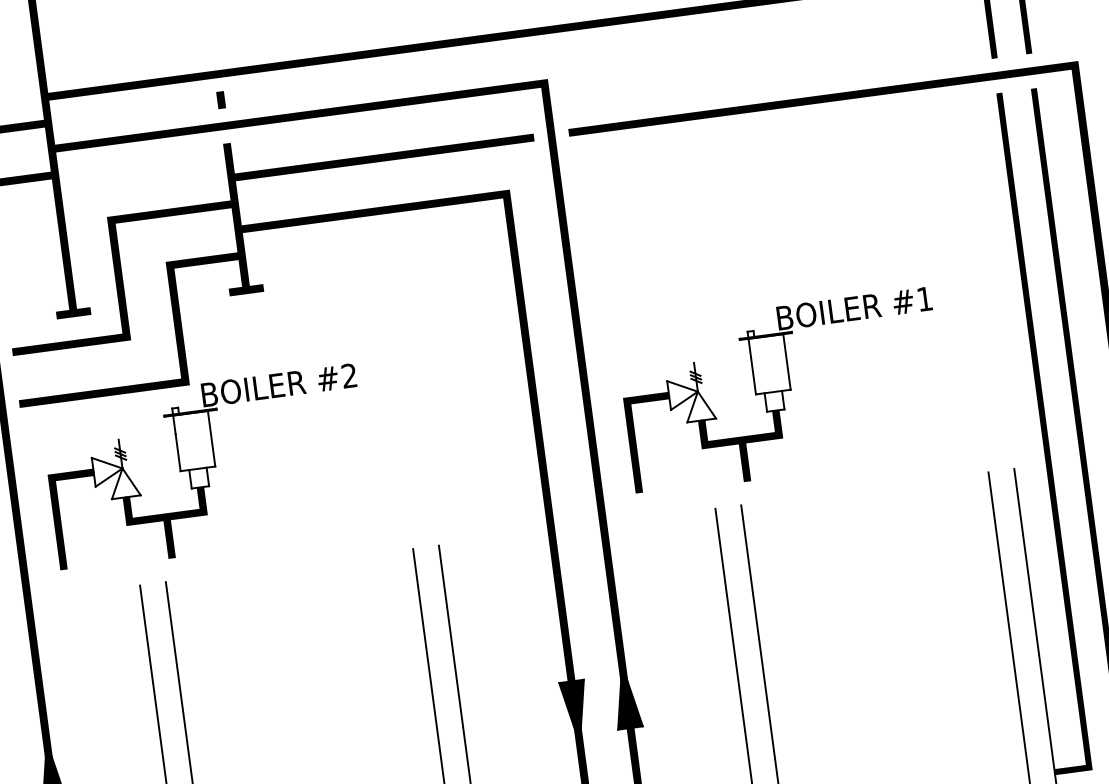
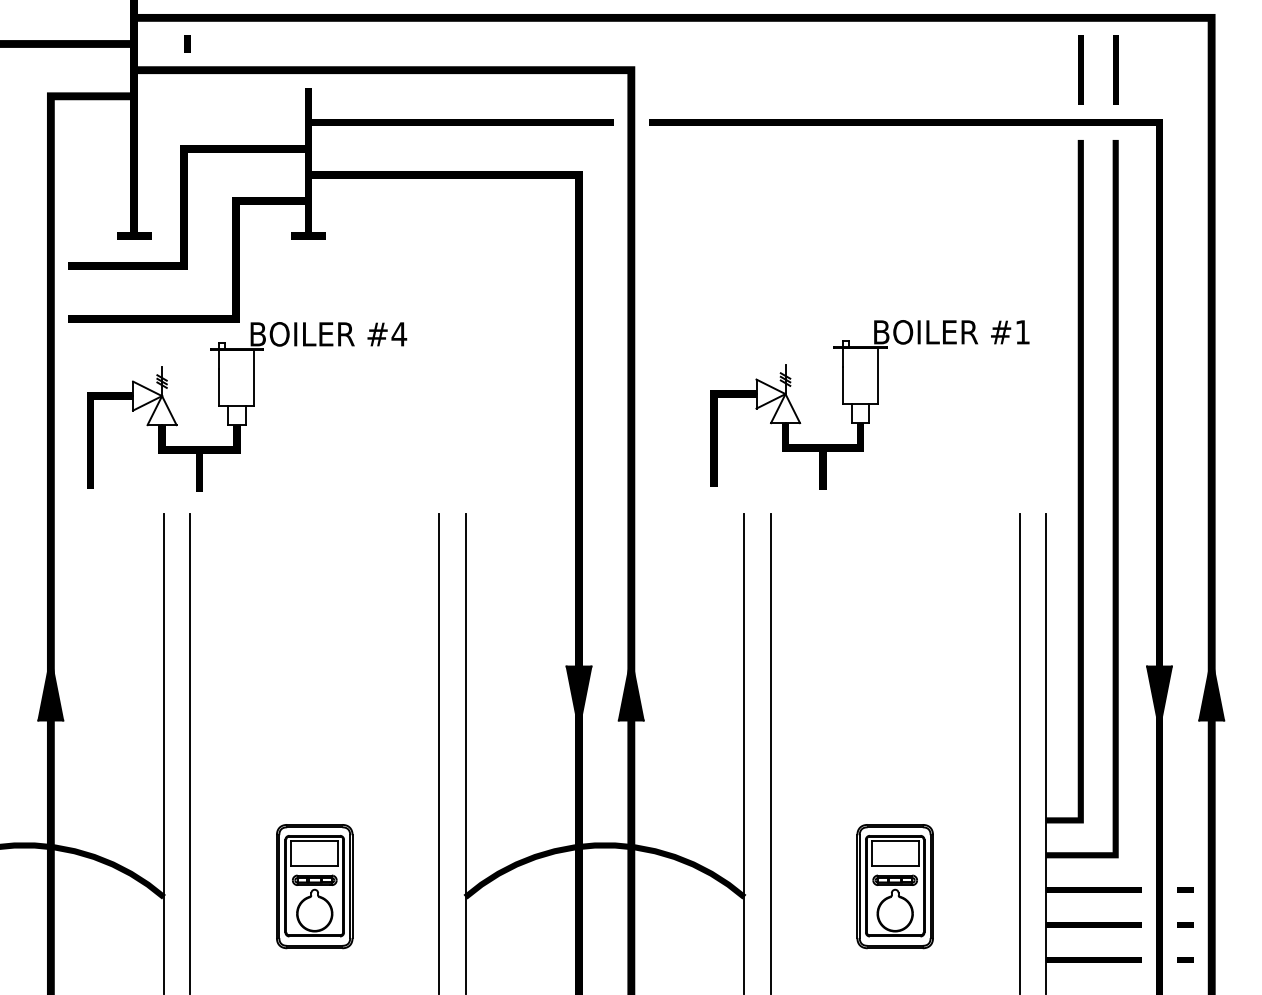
line: (221, 99) -> (187, 43), moved
text: (349, 376) -> (399, 334), #2 -> #4
part: (782, 390) -> (869, 404), moved

